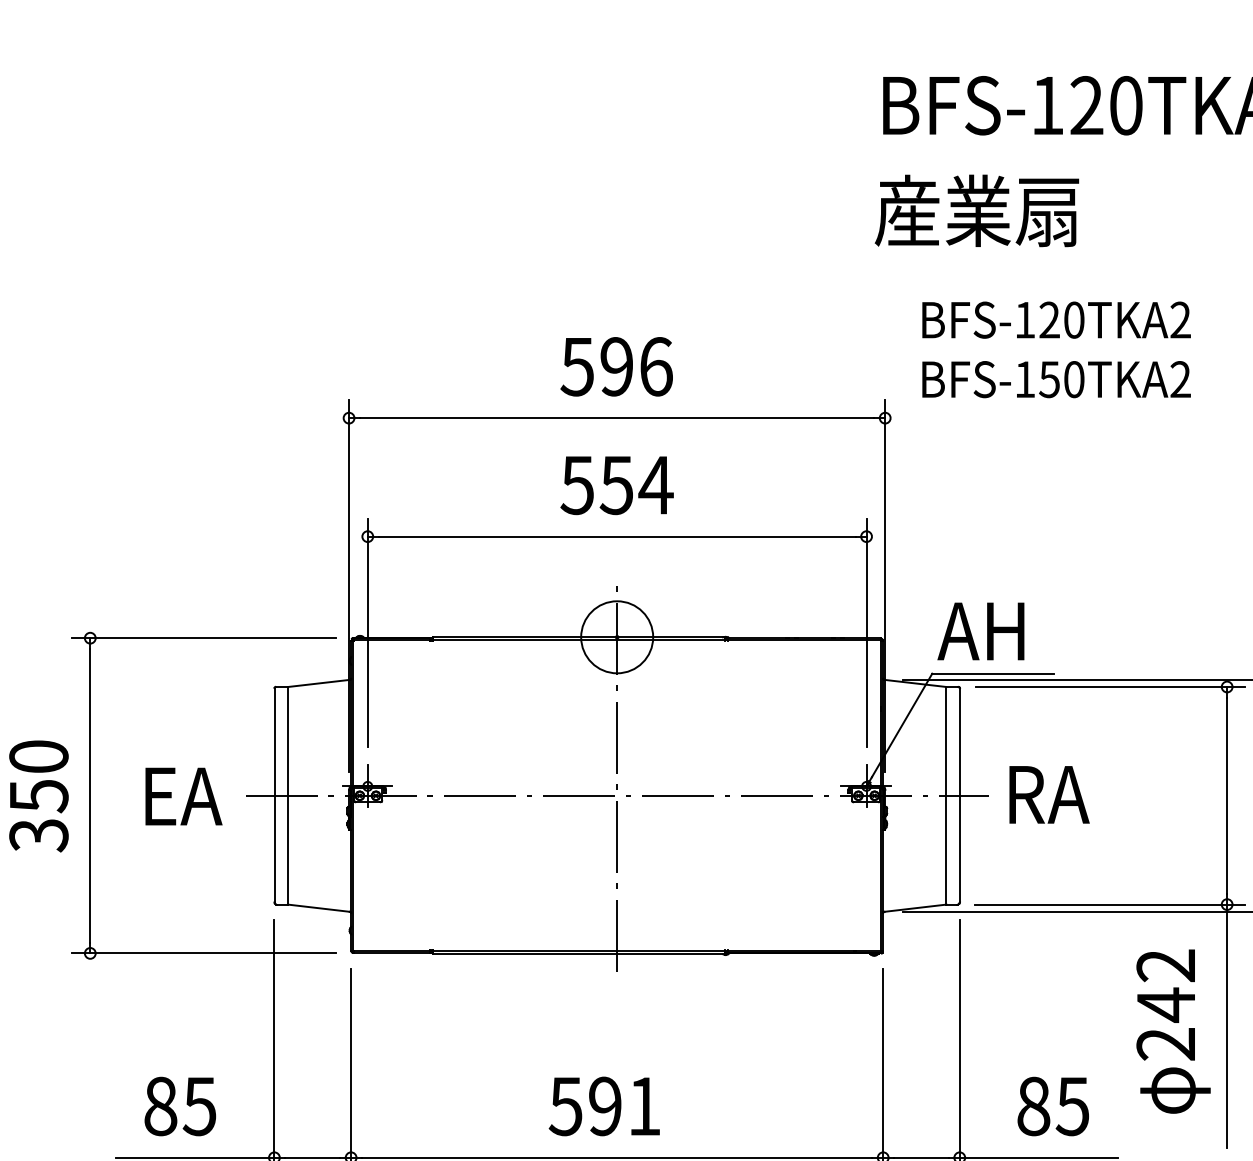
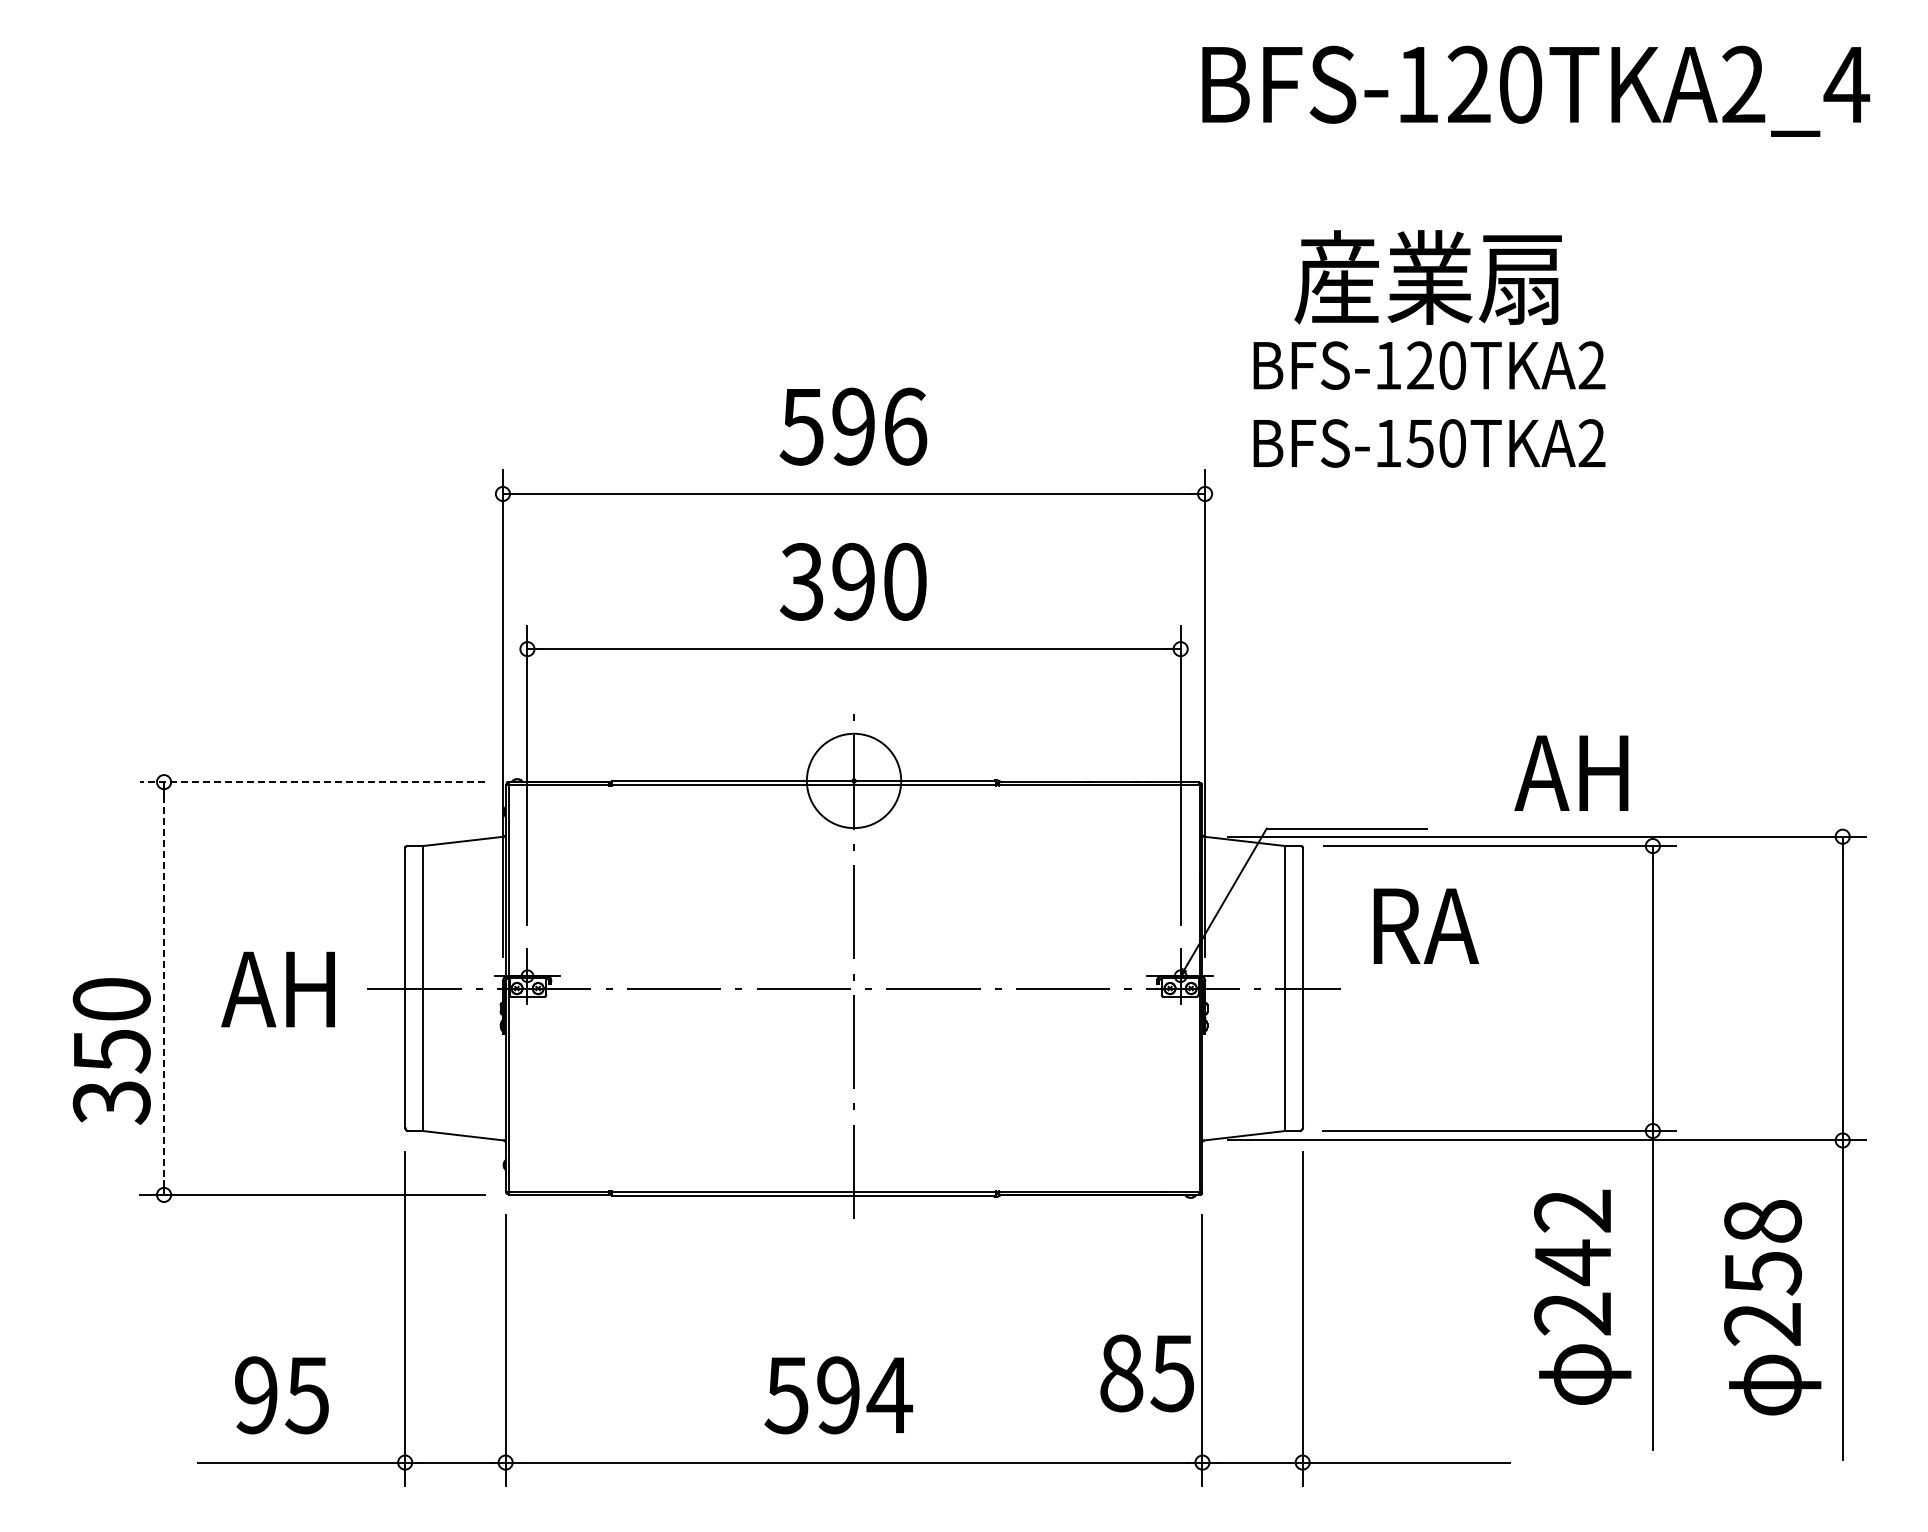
text: (976, 210) -> (1427, 277), moved
text: (616, 484) -> (853, 581), 554 -> 390
text: (980, 630) -> (1571, 772), moved
line: (203, 638) -> (312, 782), solid -> dashed
text: (1048, 794) -> (1425, 925), moved
text: (38, 796) -> (111, 1051), moved
line: (90, 796) -> (164, 989), solid -> dashed
text: (178, 796) -> (279, 989), EA -> AH
text: (160, 1106) -> (256, 1395), 85 -> 95
text: (644, 1106) -> (889, 1395), 591 -> 594
text: (1052, 1106) -> (1146, 1373), moved

